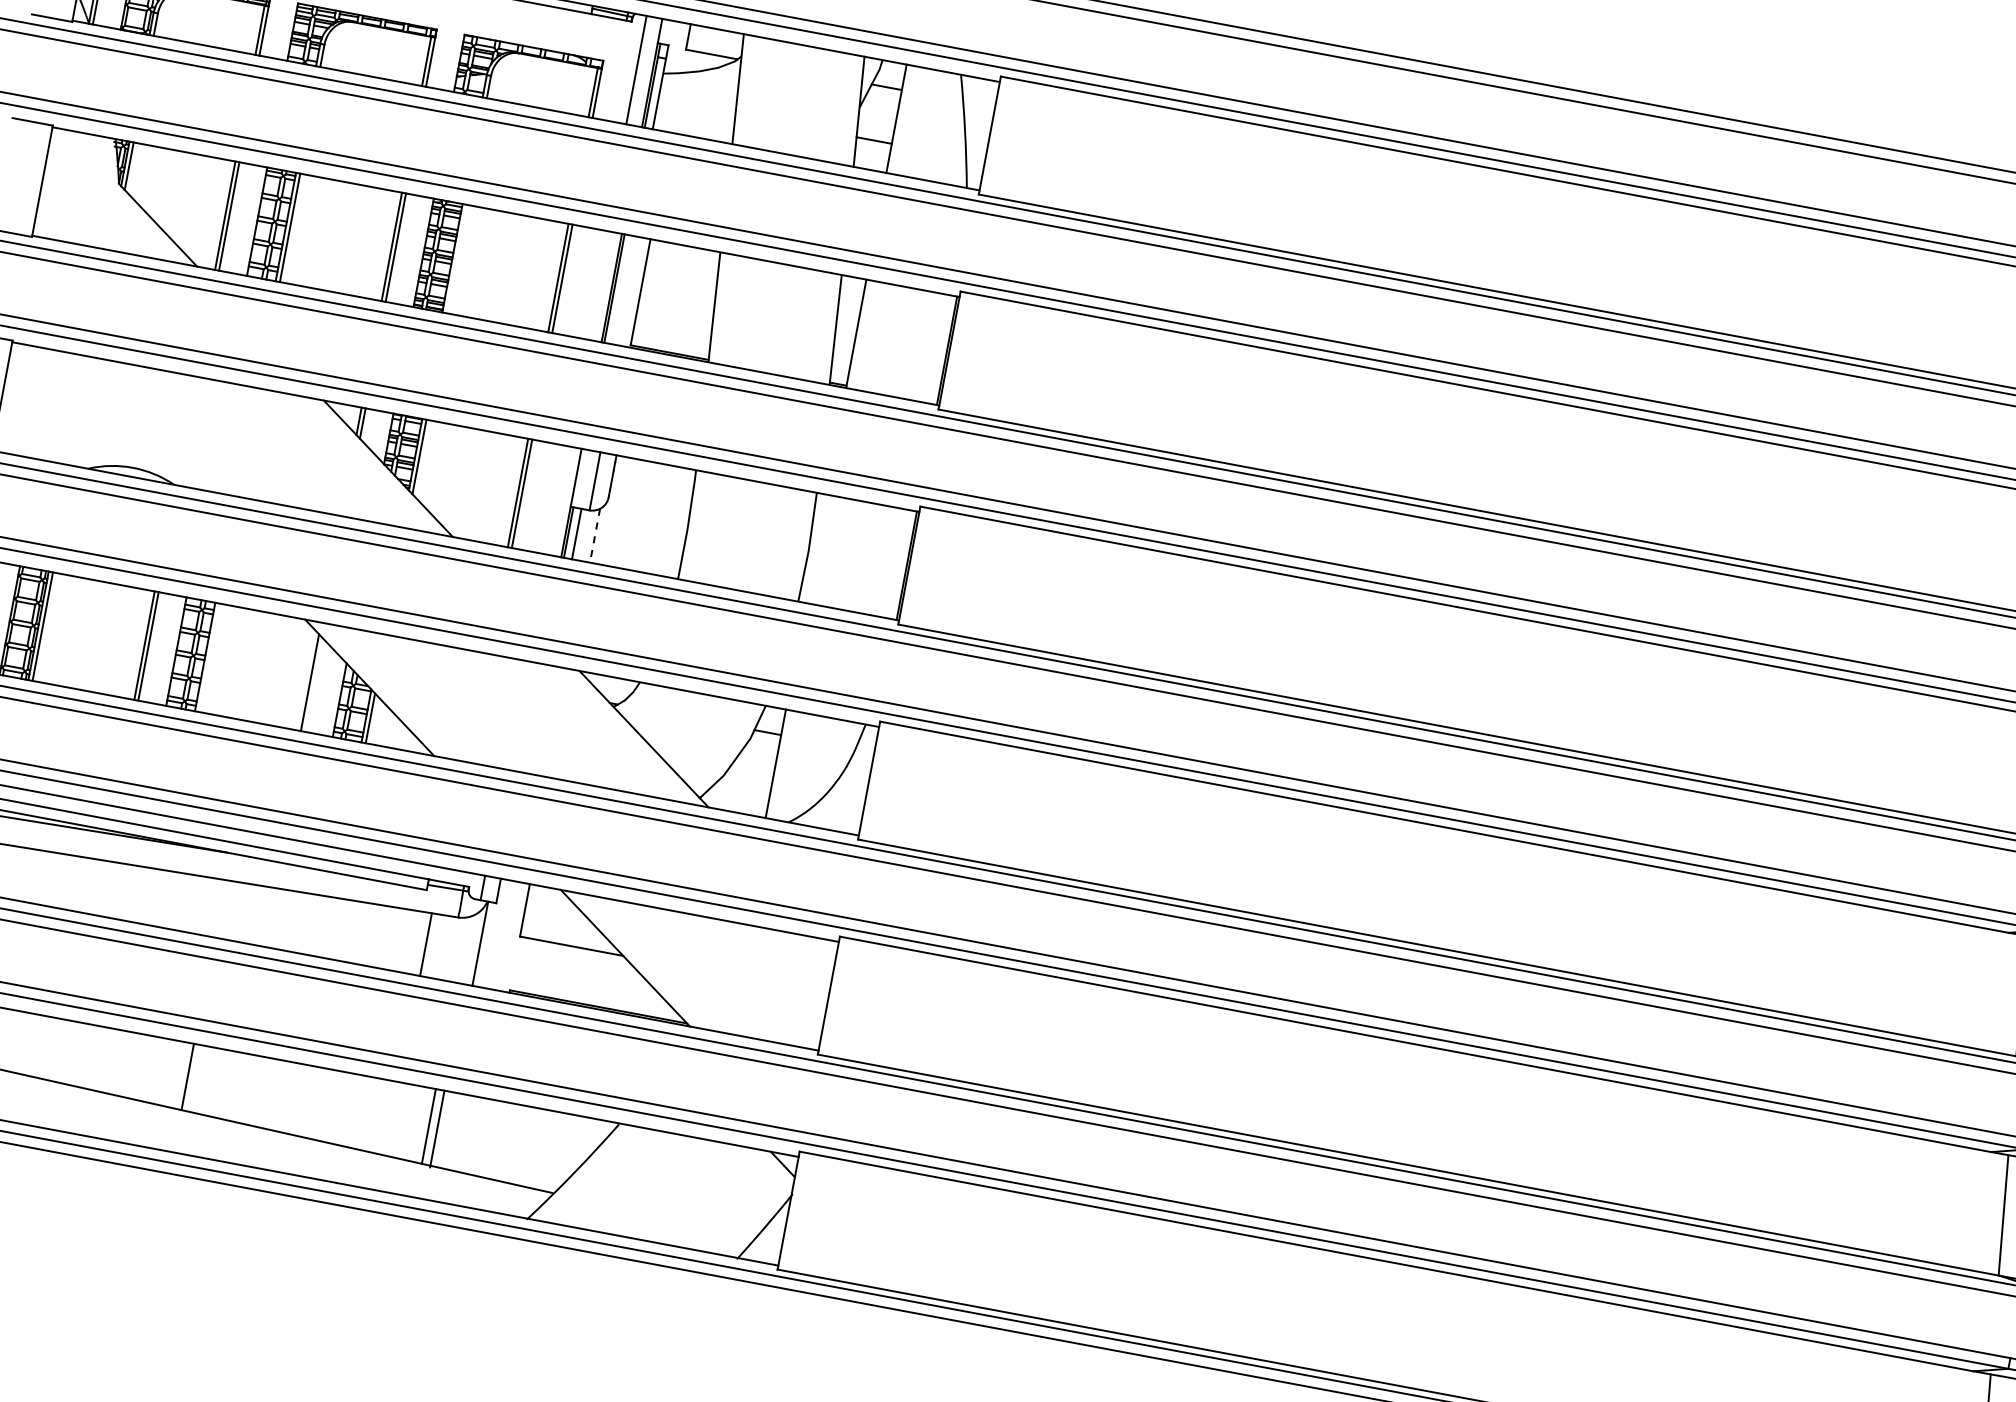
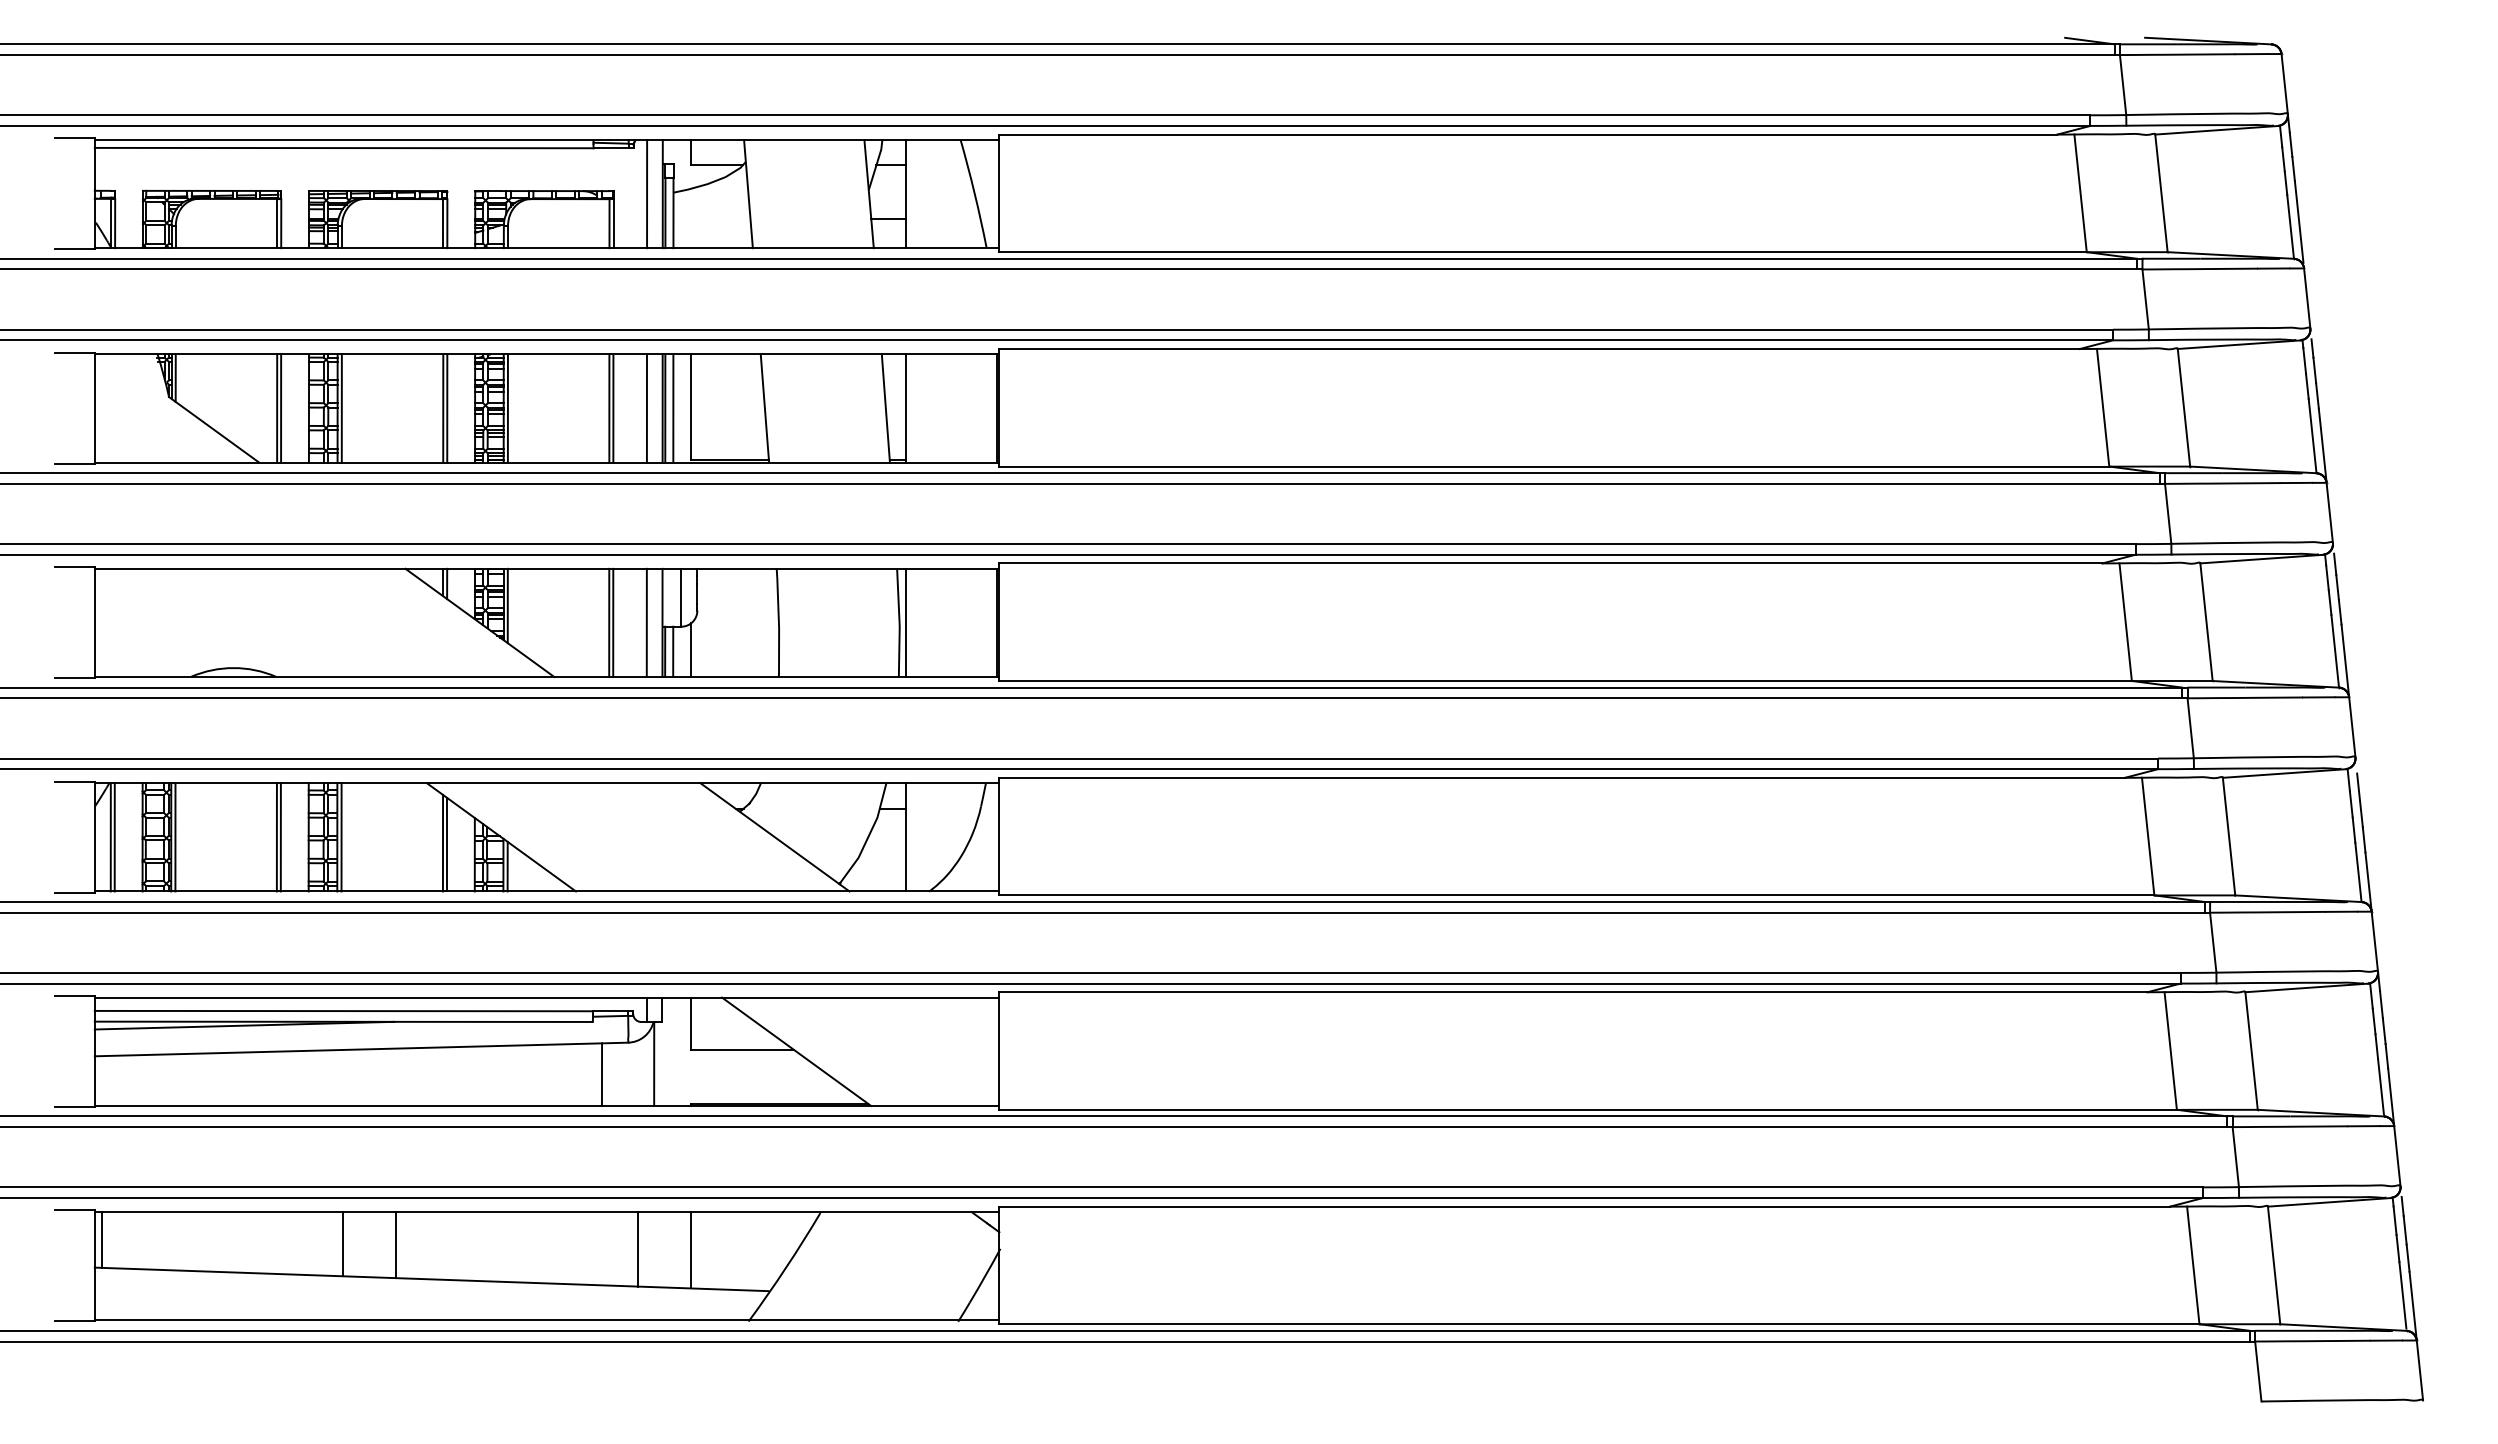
line: (456, 258) -> (507, 408), added
line: (595, 284) -> (646, 408), added
line: (622, 290) -> (673, 408), added
line: (555, 499) -> (646, 622), added
line: (595, 536) -> (691, 650), dashed -> solid
line: (816, 548) -> (906, 622), added
line: (209, 657) -> (341, 837), added
line: (313, 684) -> (446, 844), added
line: (133, 1066) -> (342, 1244), added
line: (437, 1129) -> (691, 1250), moved

